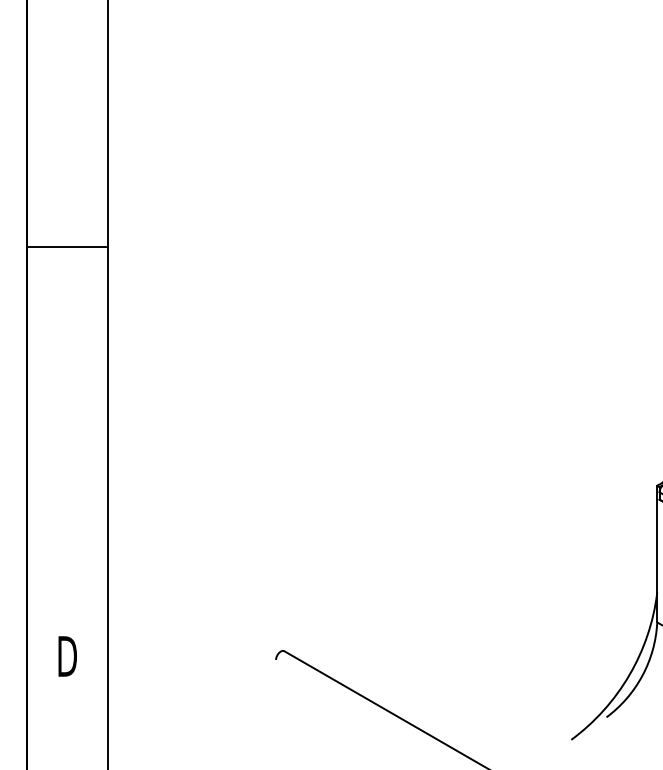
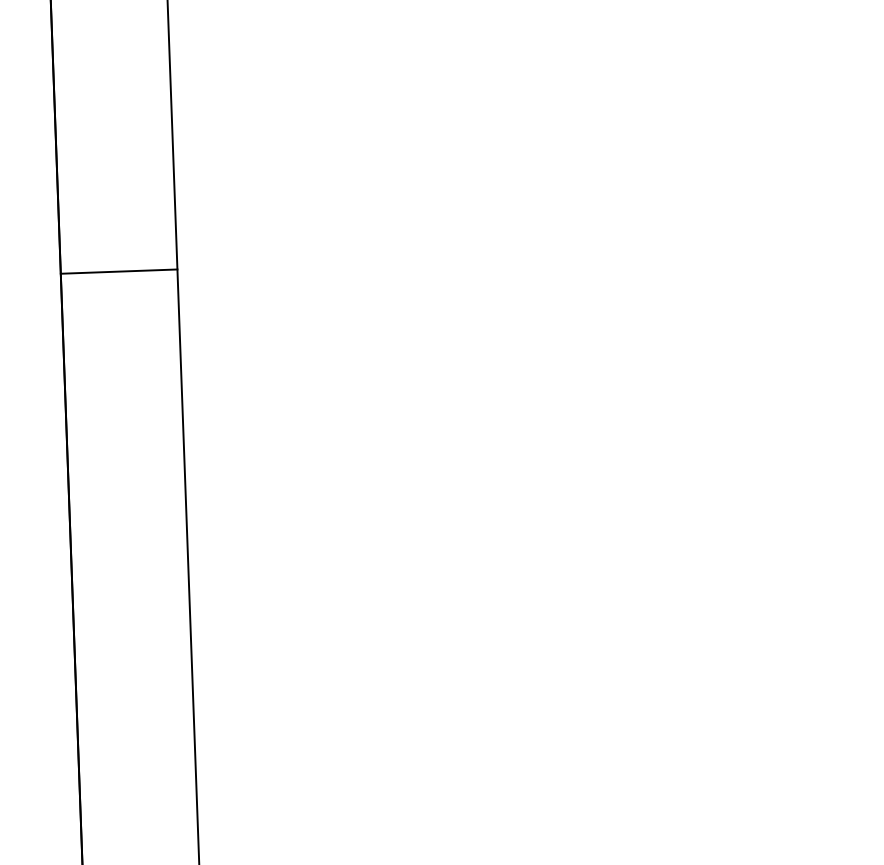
line: (66, 247) -> (118, 272), moved

